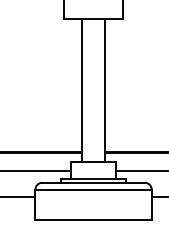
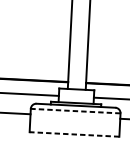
line: (93, 189) -> (75, 110), solid -> dashed
line: (93, 219) -> (74, 134), solid -> dashed

